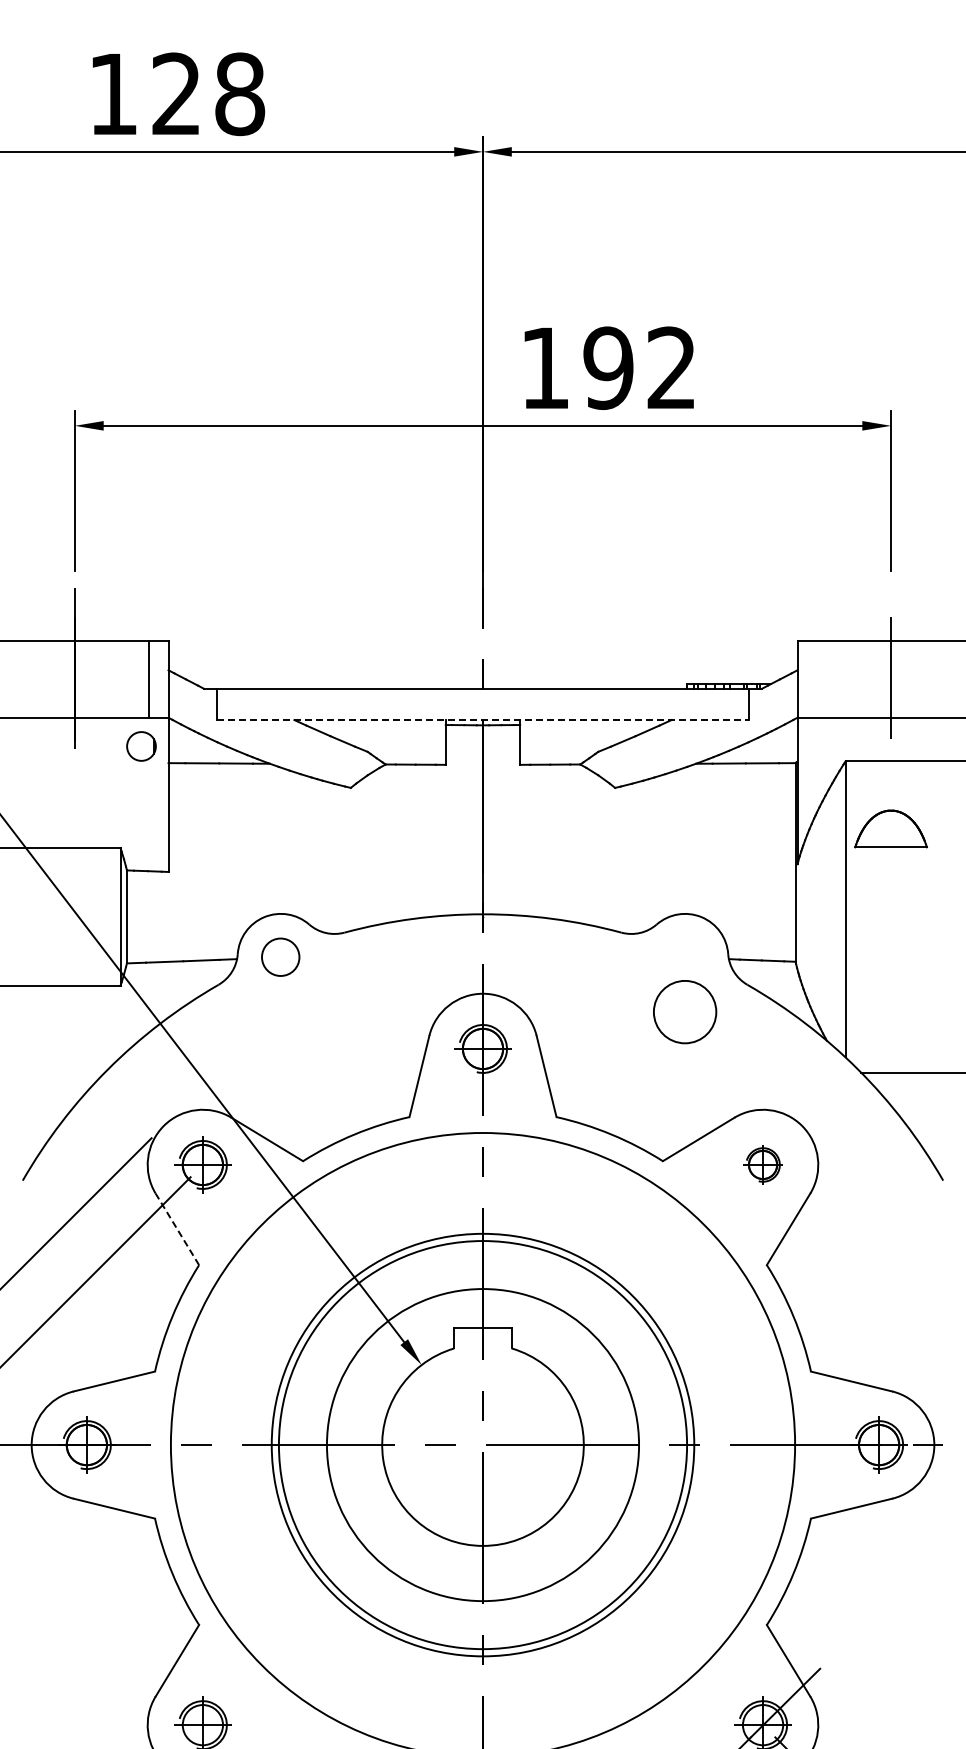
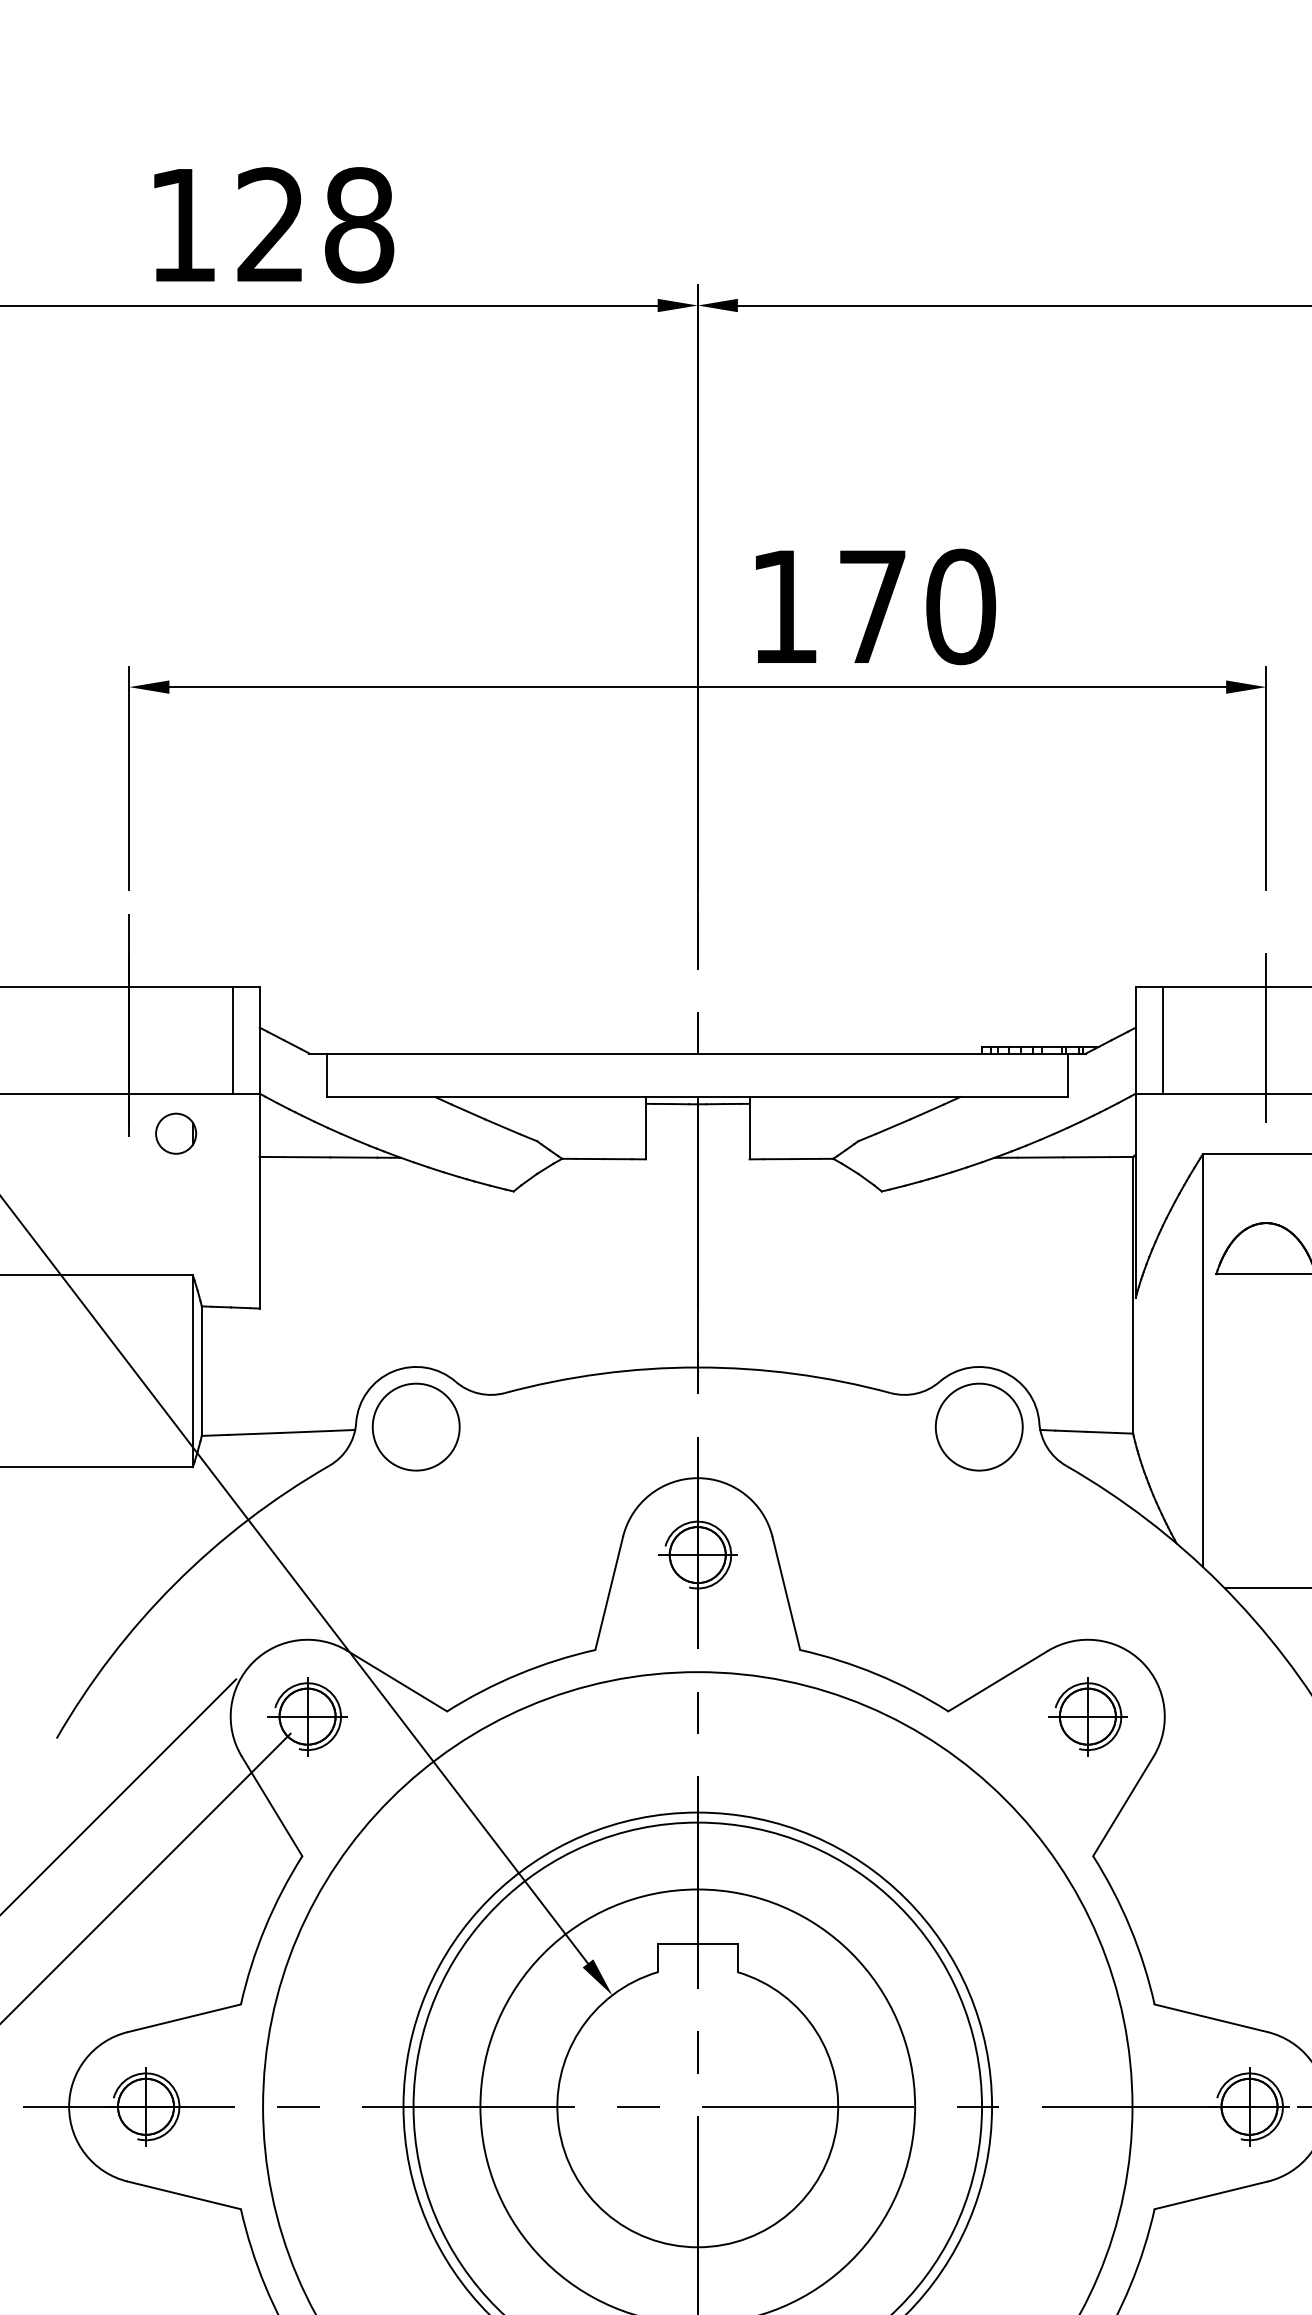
text: (640, 368) -> (917, 607), 192 -> 170
line: (816, 678) -> (1162, 1039), added
line: (483, 720) -> (698, 1097), dashed -> solid
circle: (141, 746) -> (176, 1133), moved
circle: (280, 957) -> (415, 1427), size x1.67
circle: (685, 1012) -> (979, 1427), moved
part: (762, 1164) -> (1087, 1716), size x1.43
line: (177, 1229) -> (272, 1806), dashed -> solid

